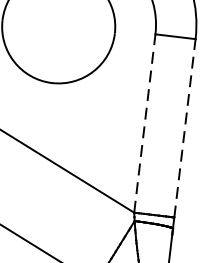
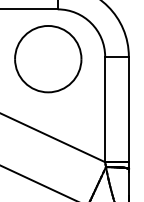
line: (145, 123) -> (105, 109), dashed -> solid
line: (184, 128) -> (128, 109), dashed -> solid

